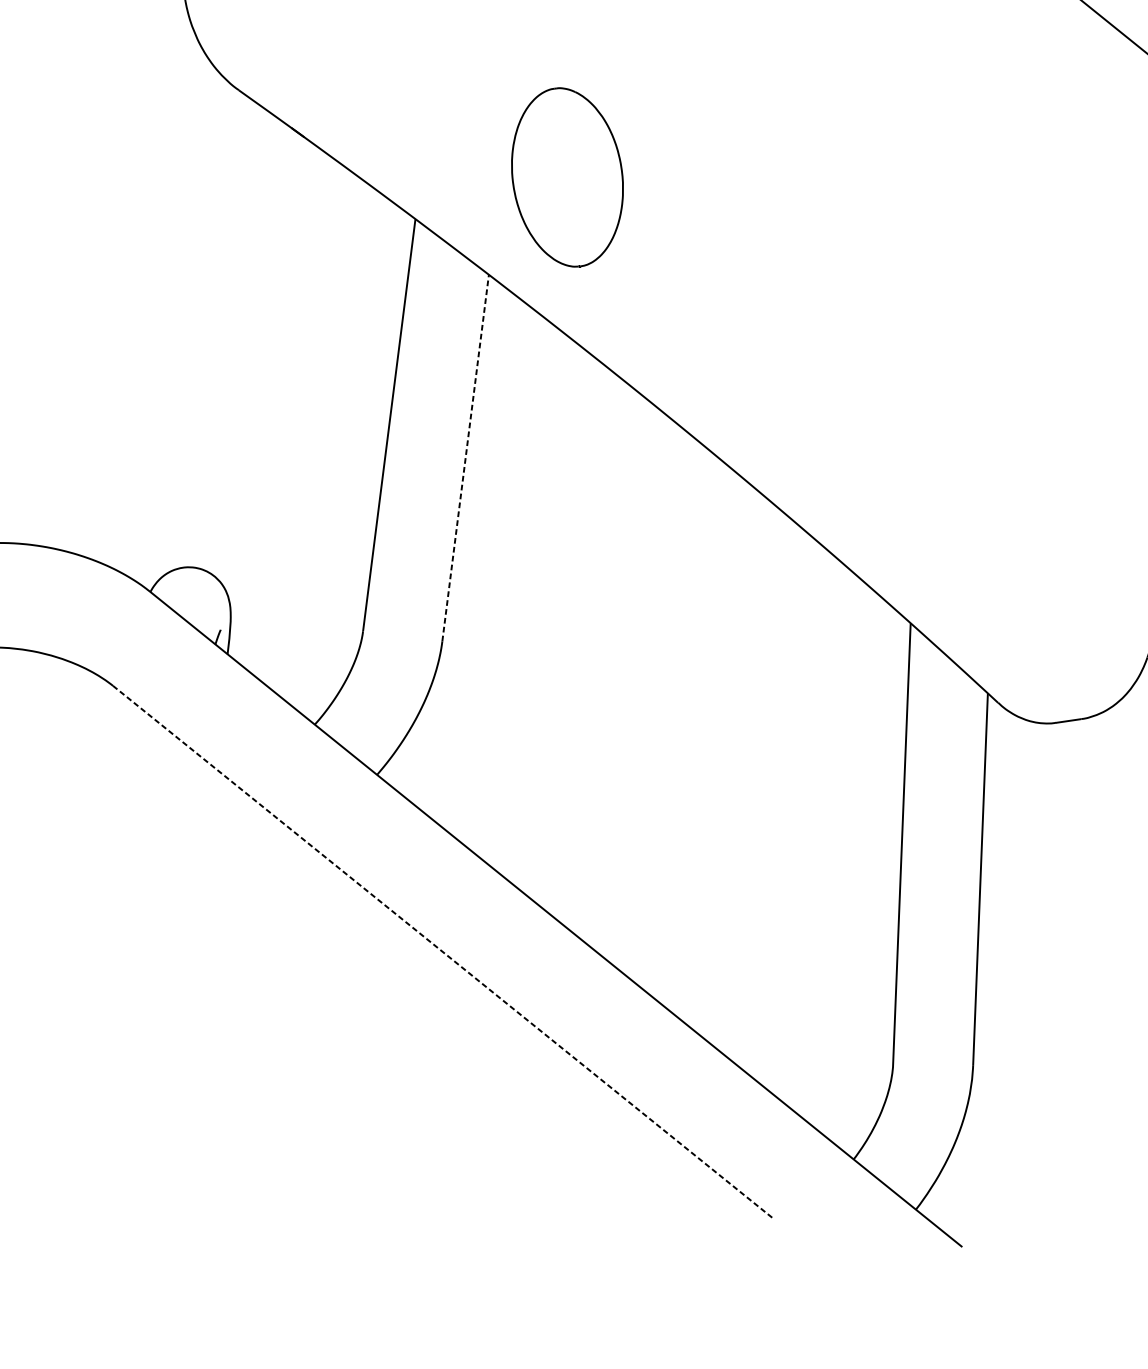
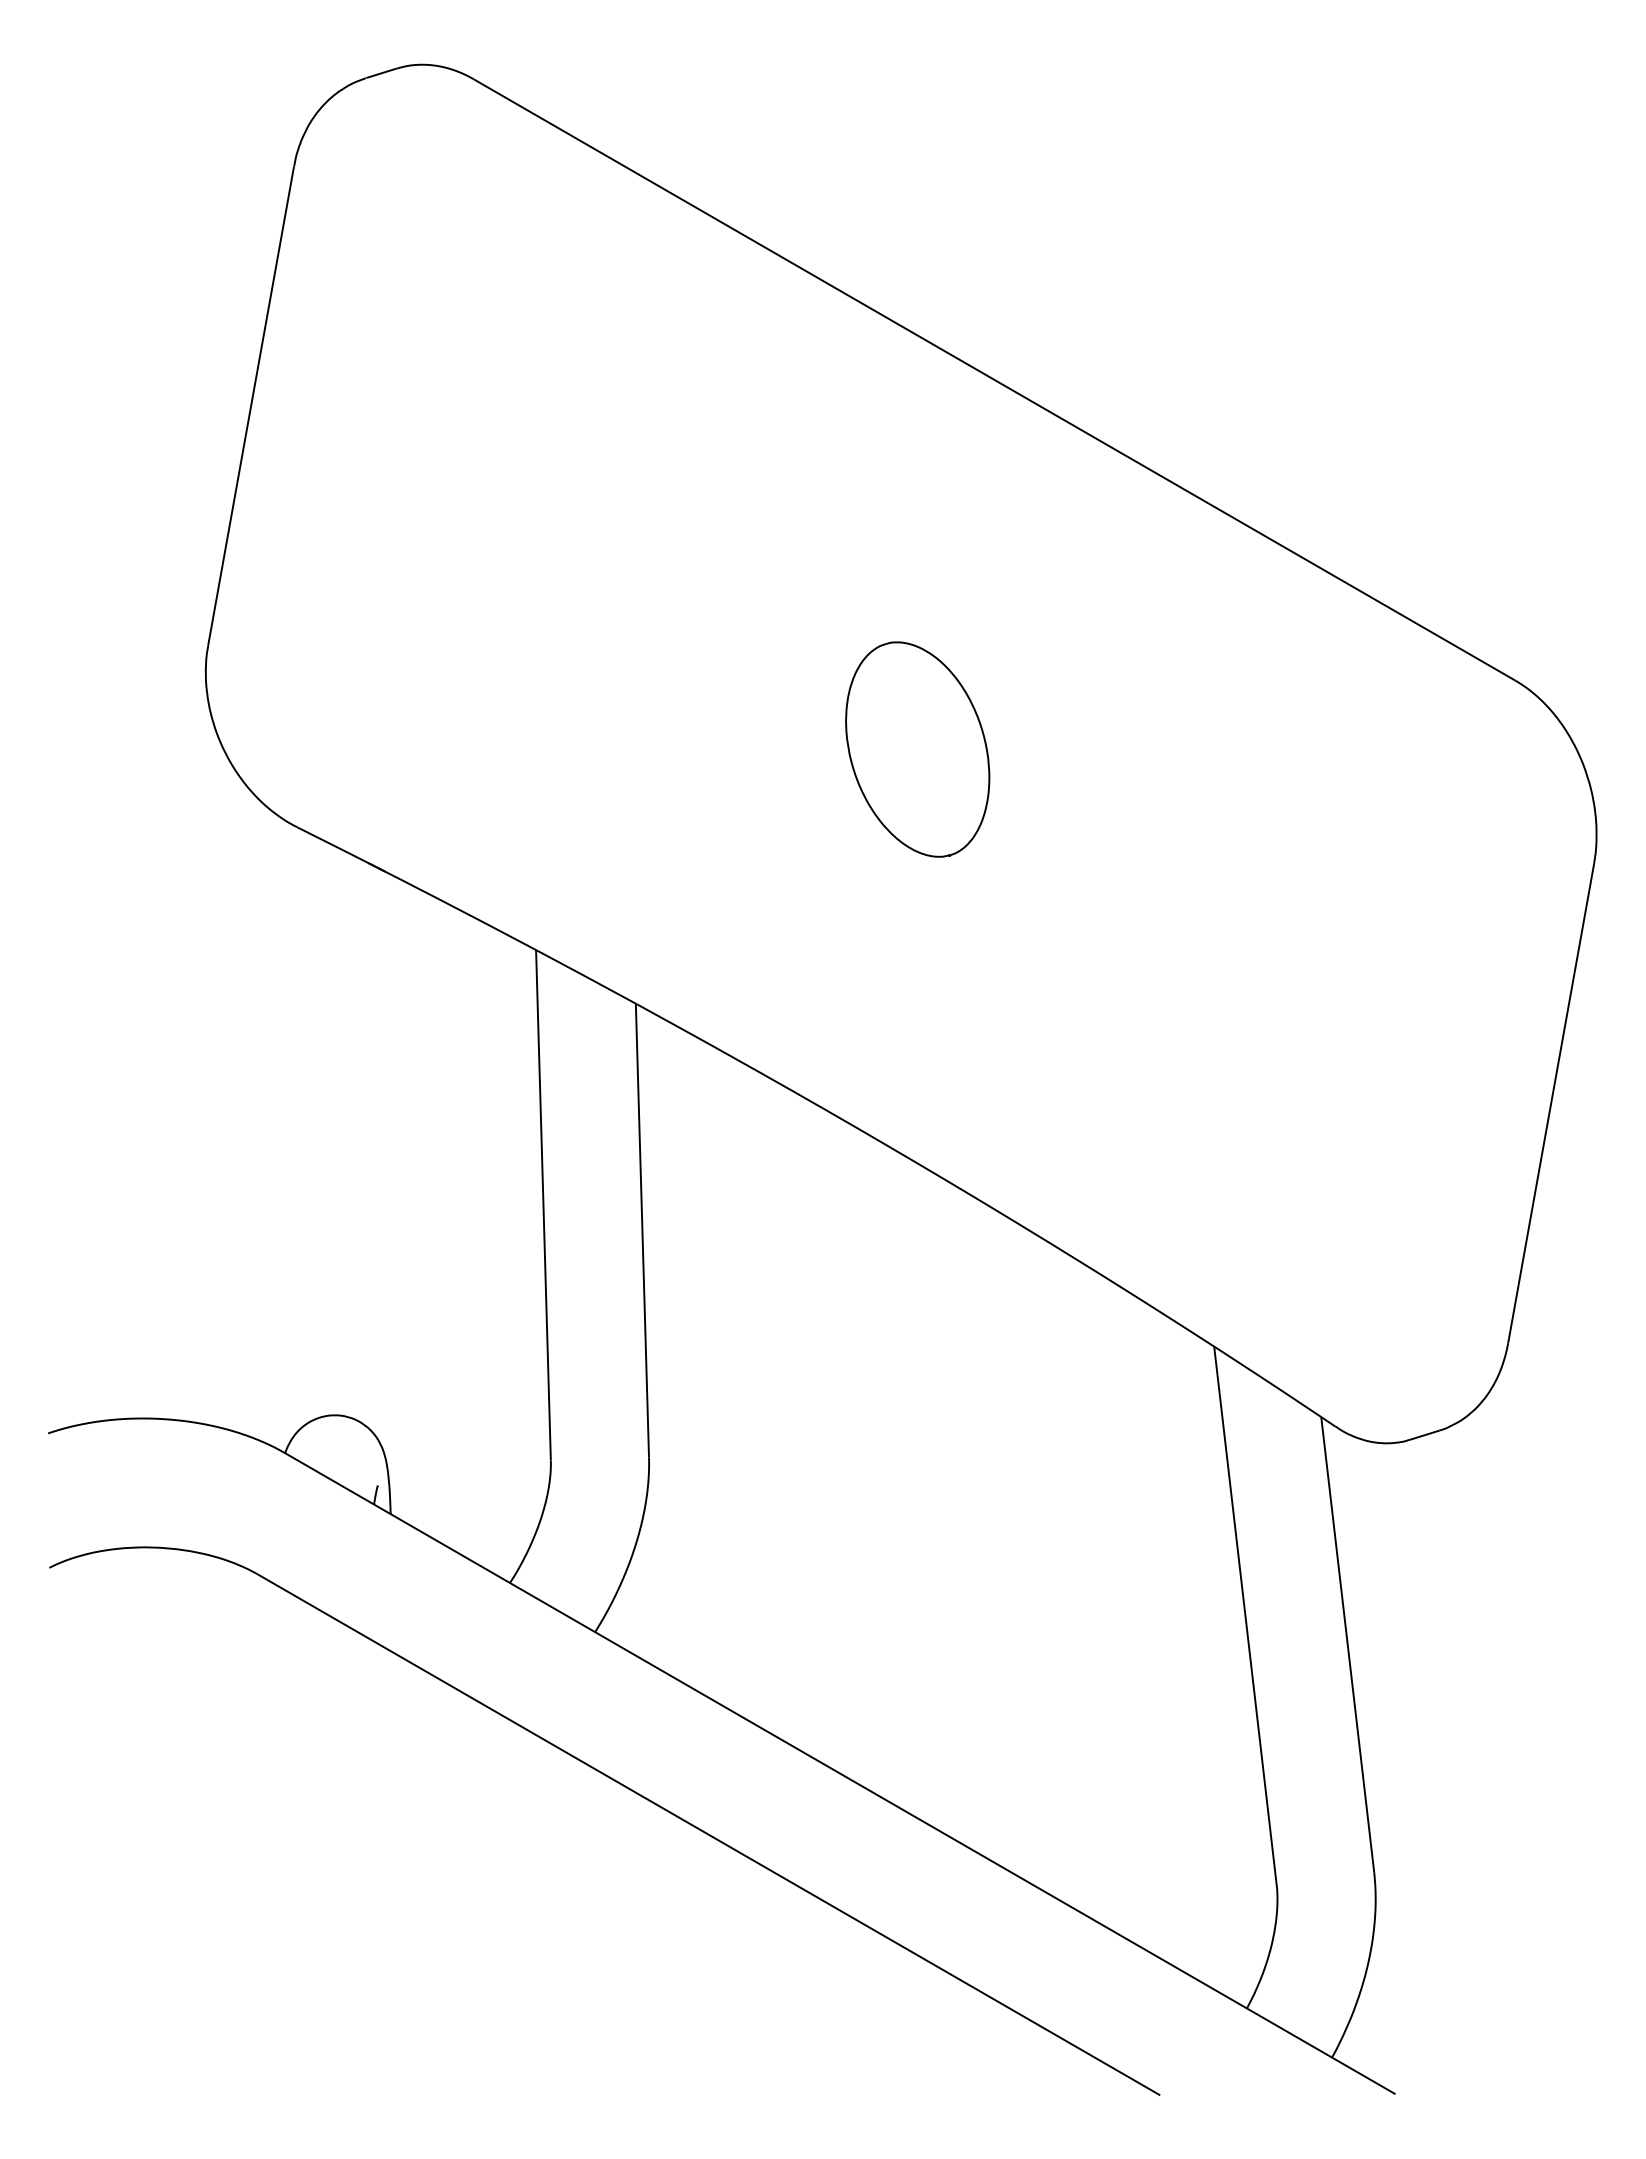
part: (567, 177) -> (917, 749), moved
line: (465, 457) -> (642, 1230), dashed -> solid
line: (443, 952) -> (709, 1835), dashed -> solid

